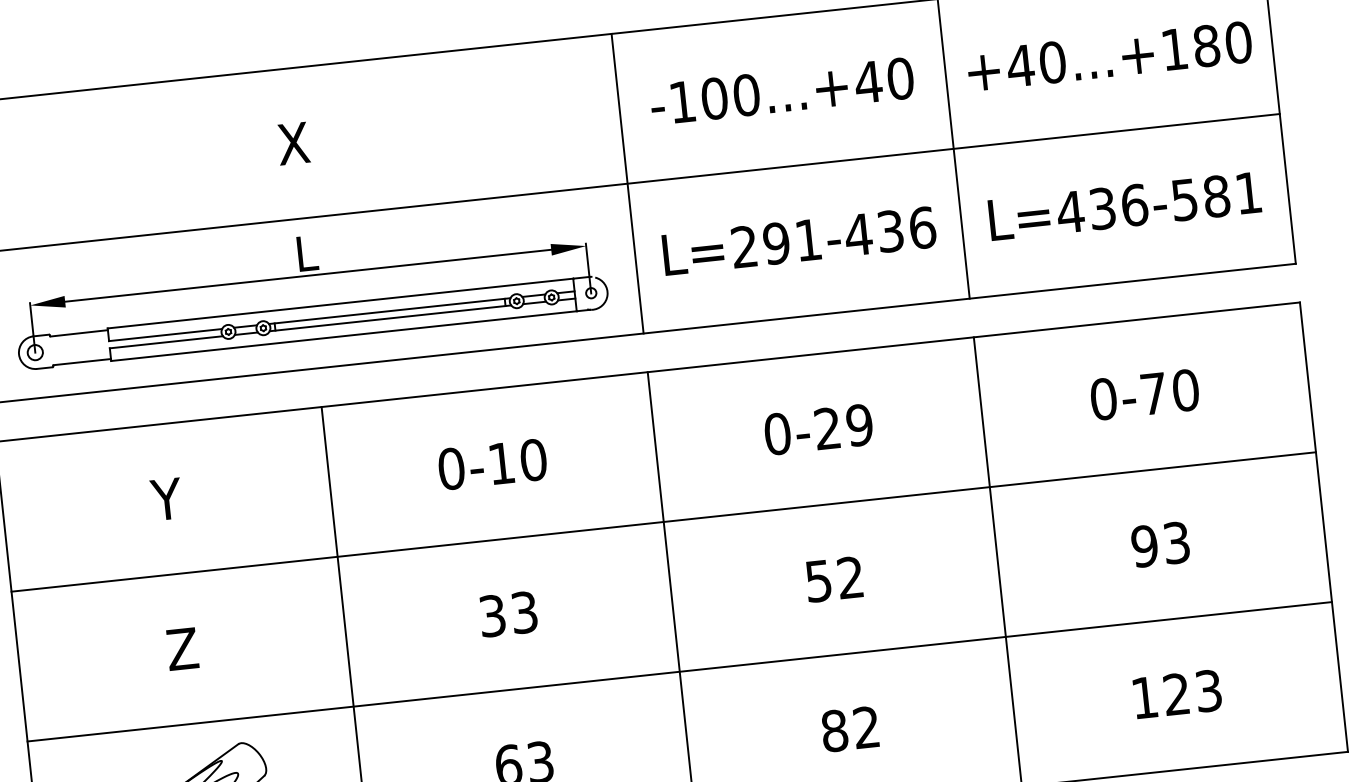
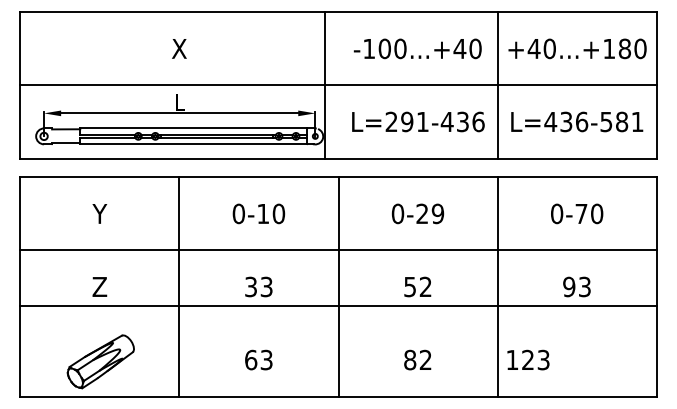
line: (627, 183) -> (324, 85), moved
line: (679, 671) -> (338, 305), moved
text: (1177, 693) -> (528, 359), moved

